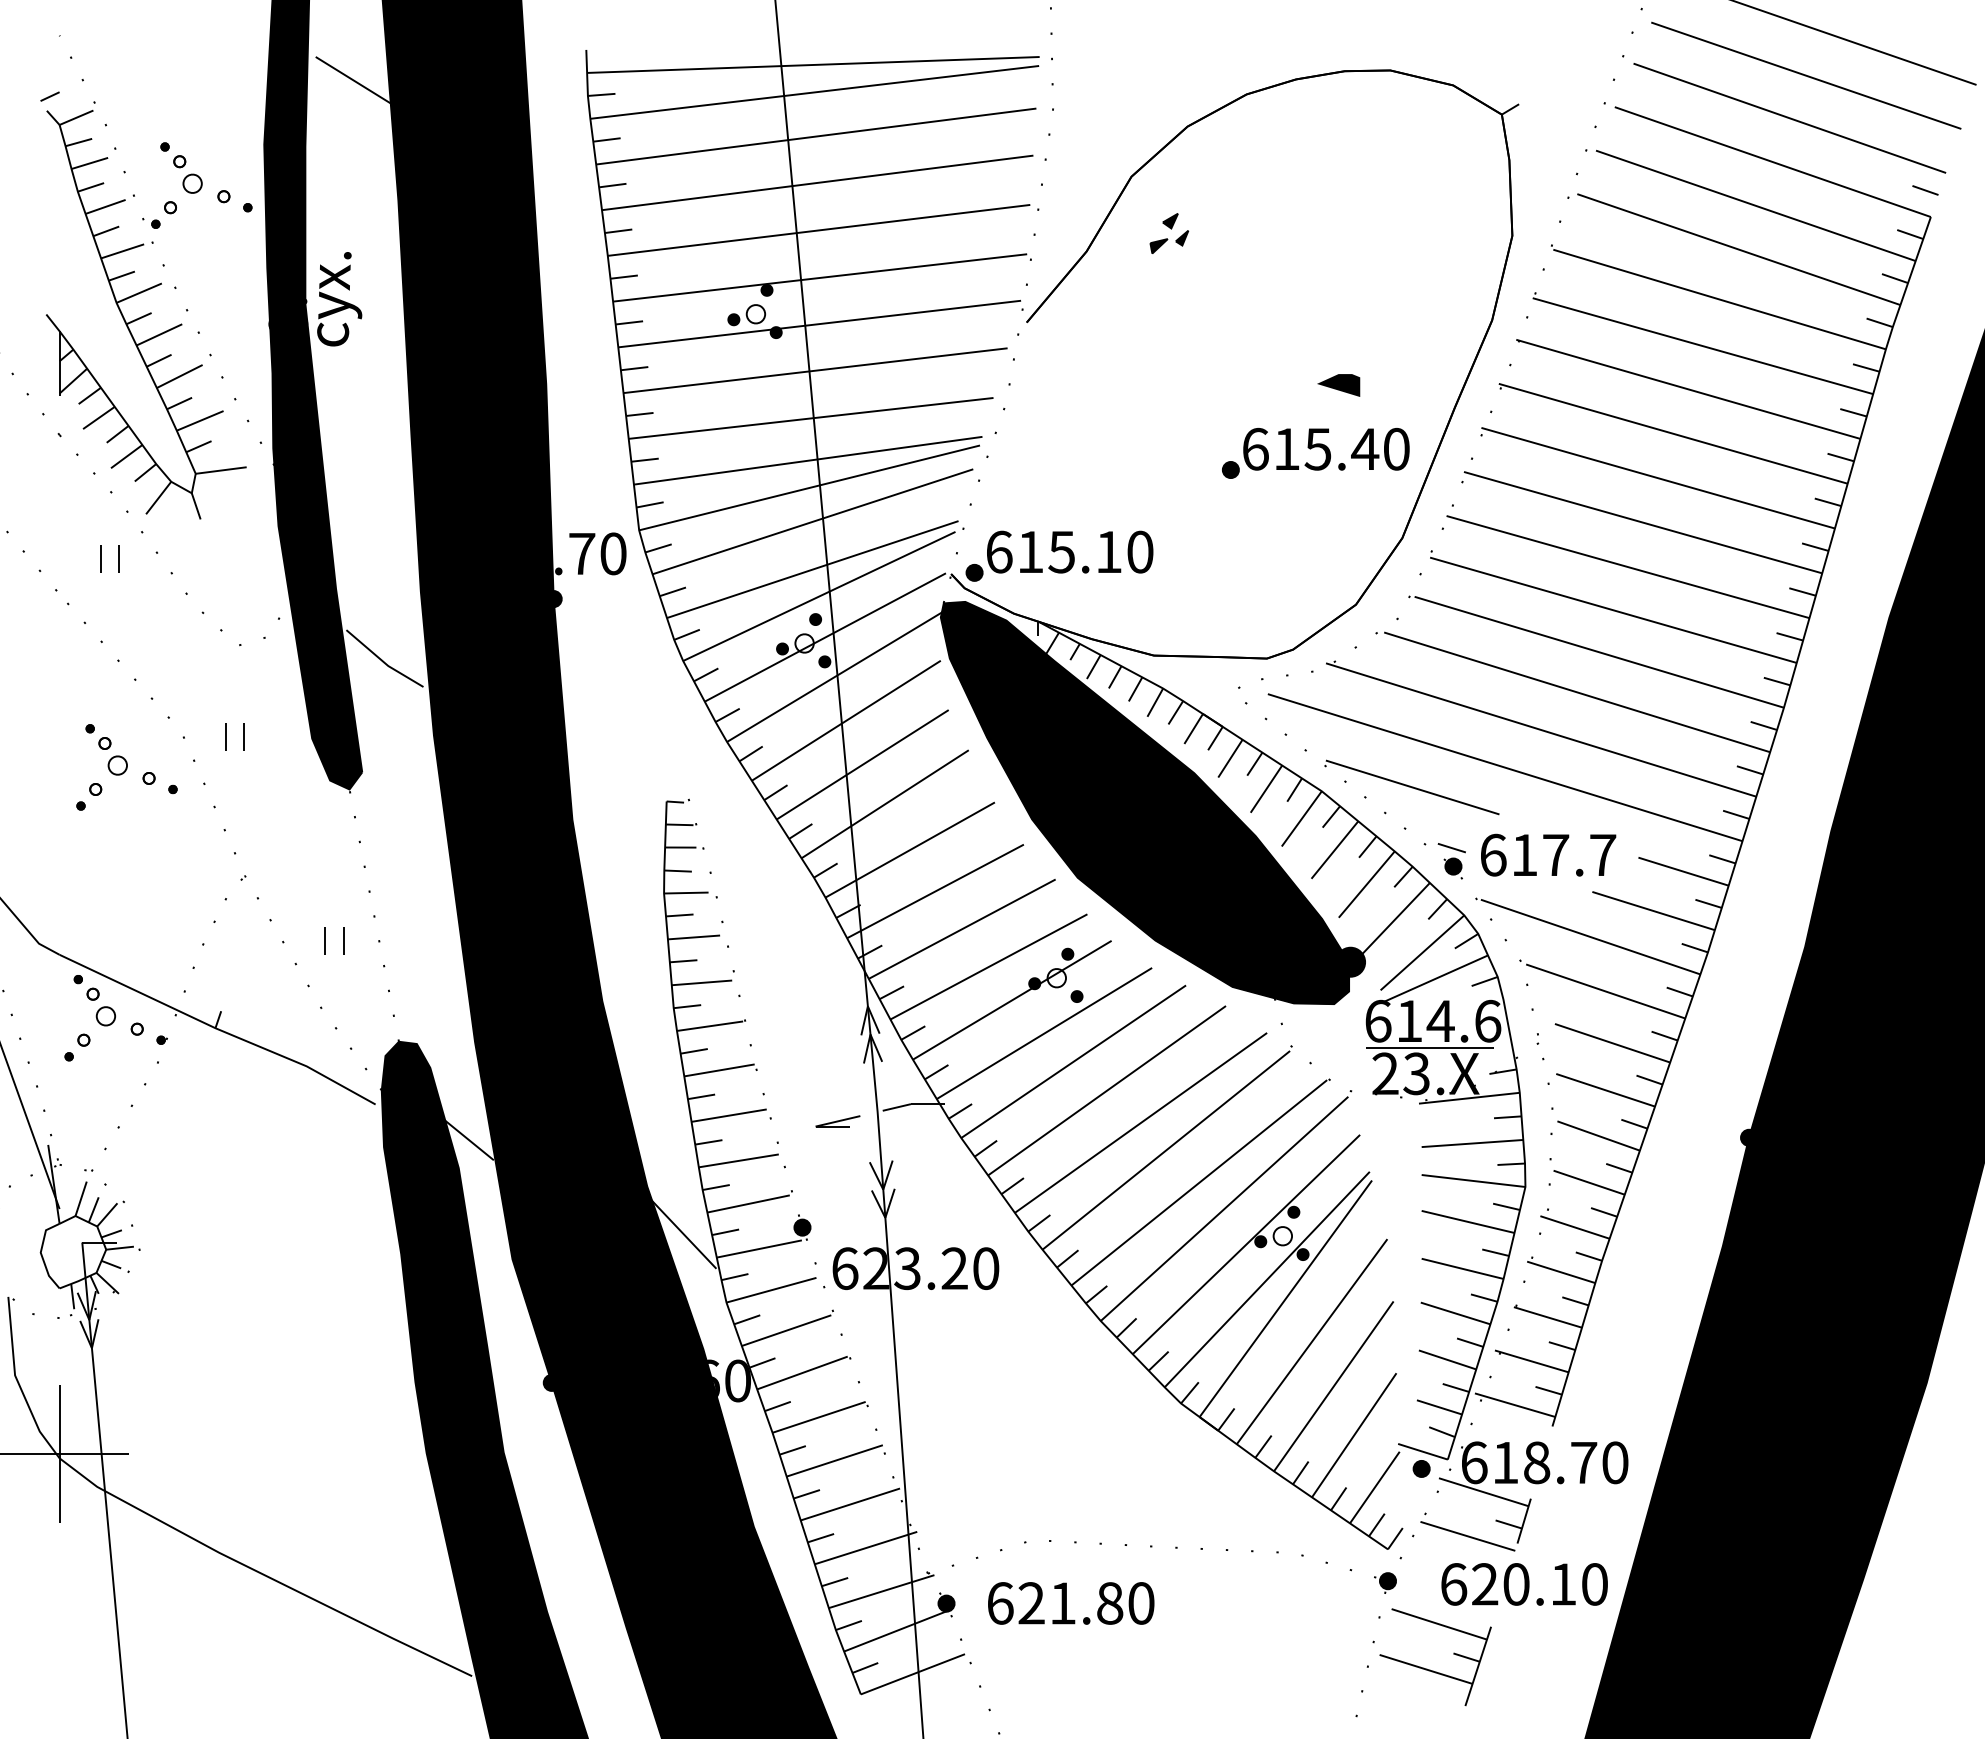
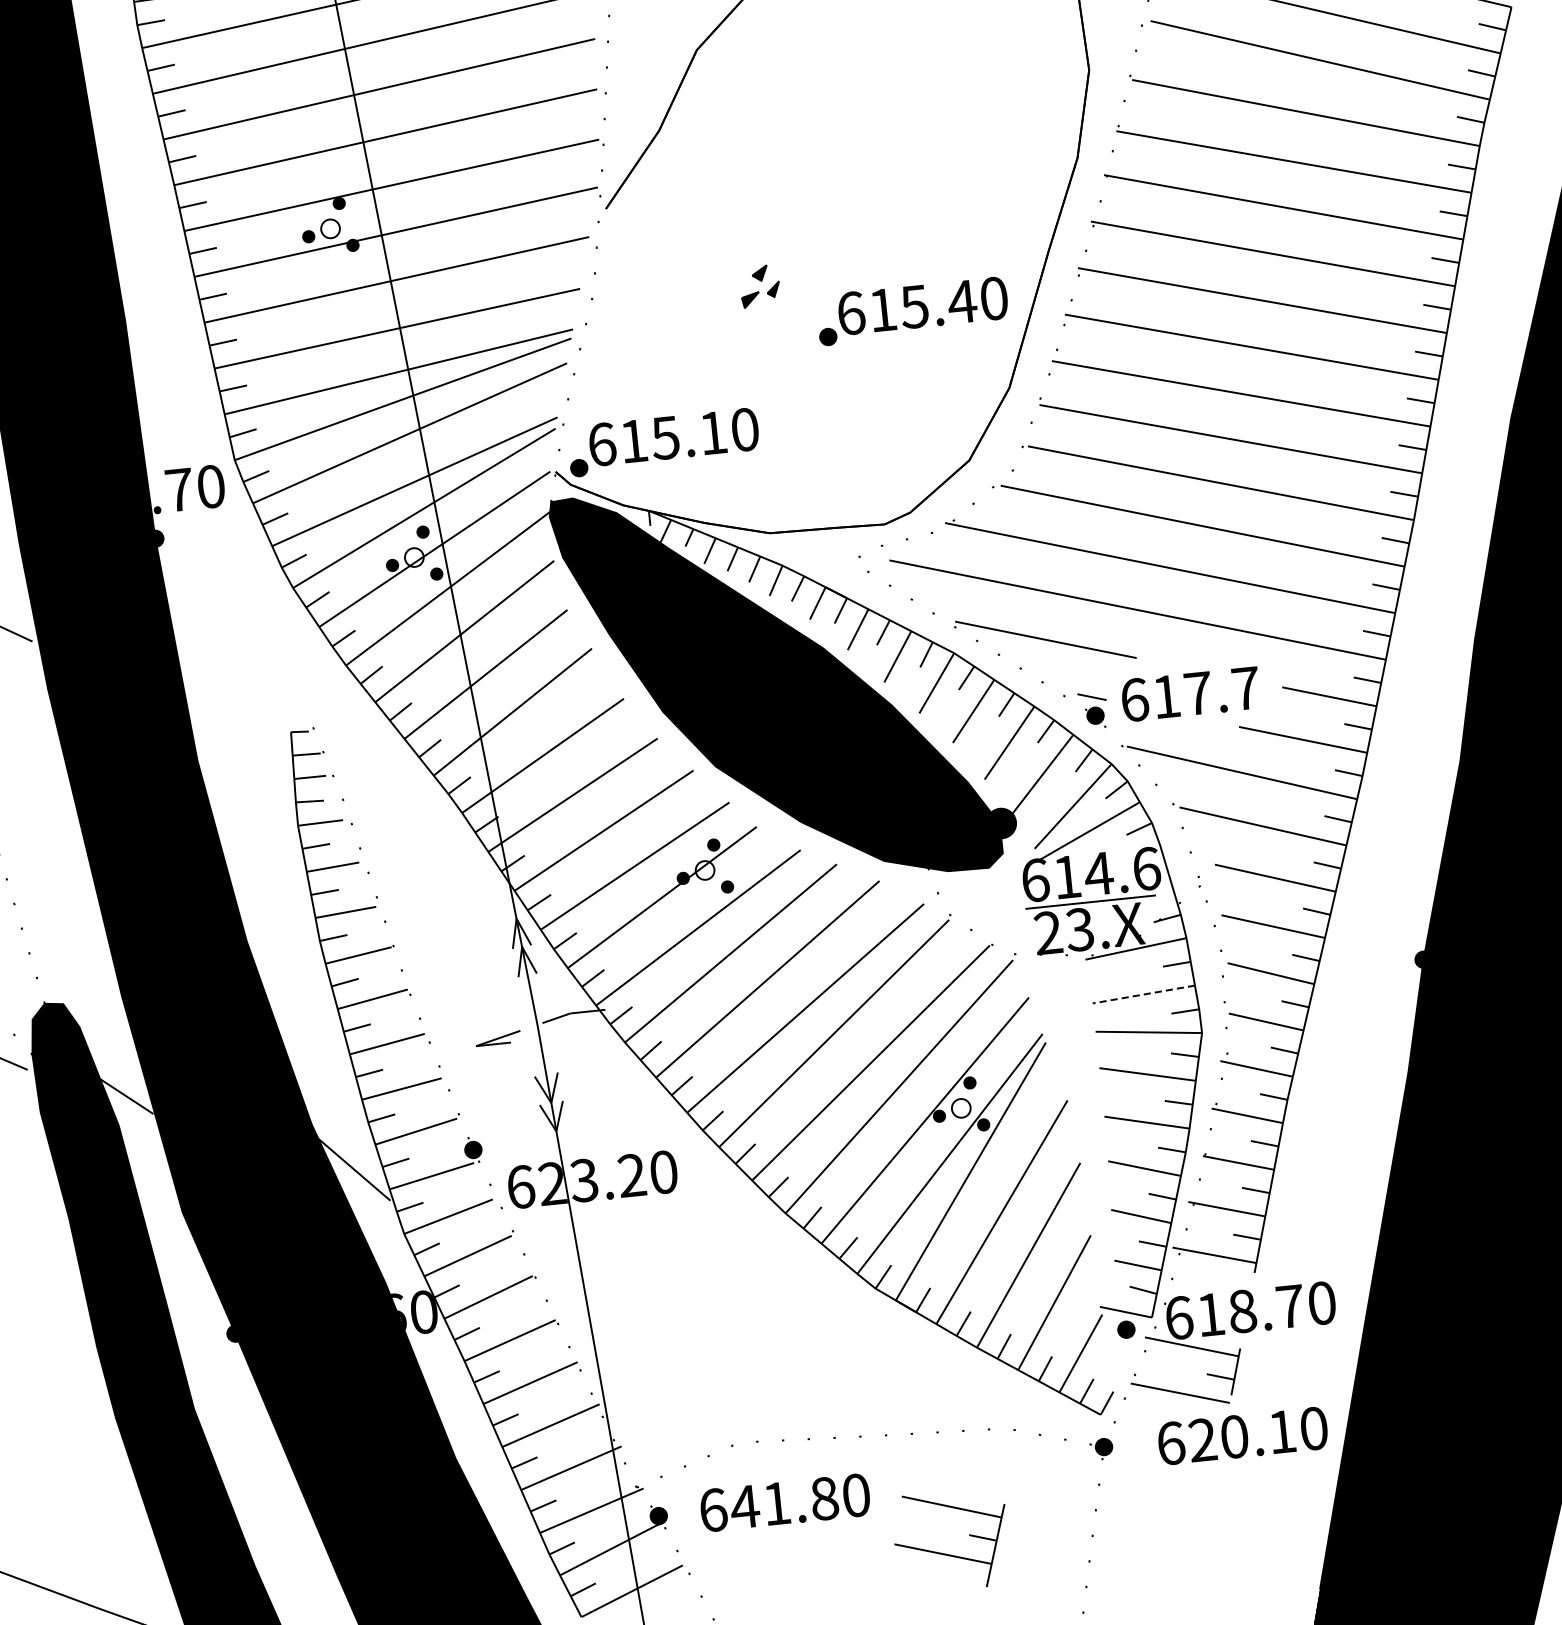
part: (1169, 233) -> (760, 286), moved
part: (1338, 385) -> (928, 240), removed
line: (1472, 1143) -> (1143, 994), solid -> dashed
text: (1031, 1603) -> (744, 1507), 621.80 -> 641.80
part: (1430, 1669) -> (947, 1553), moved

